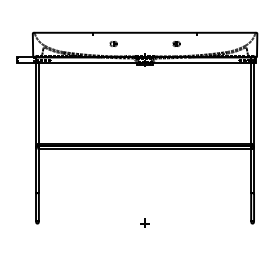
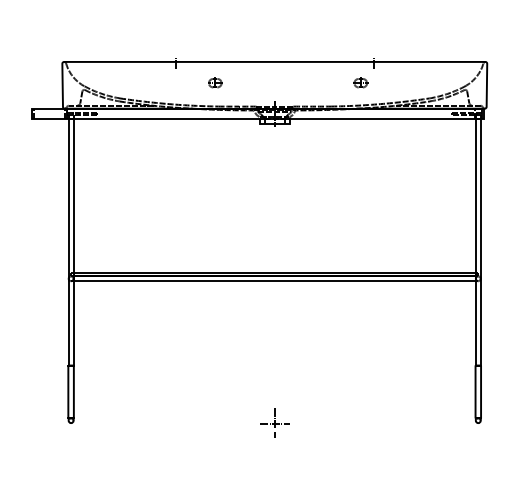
part: (176, 43) -> (360, 82), moved
part: (144, 222) -> (273, 421), size x1.6

